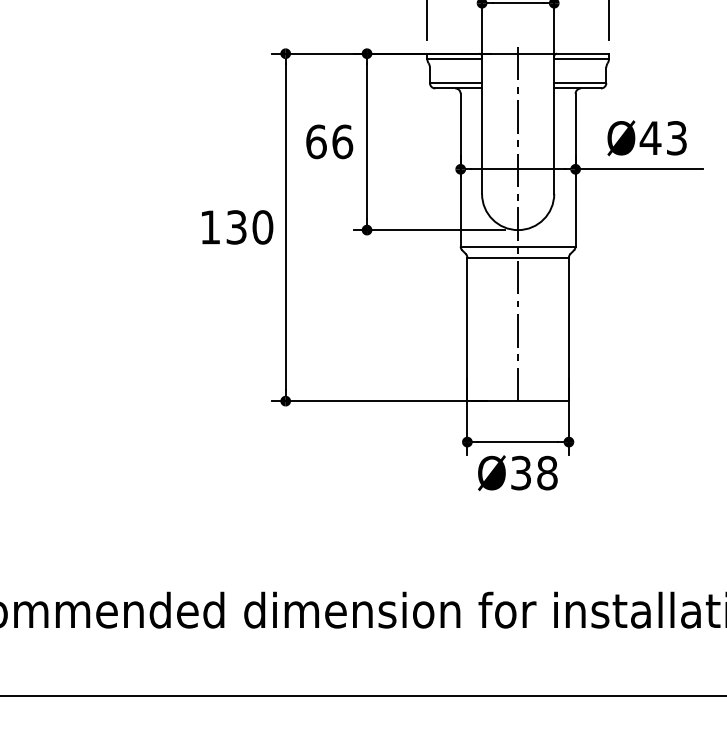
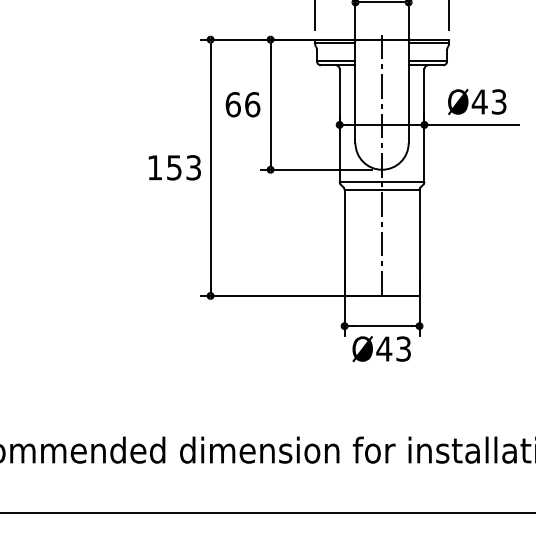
text: (250, 227) -> (184, 167), 130 -> 153
text: (533, 472) -> (393, 348), Ø38 -> Ø43

